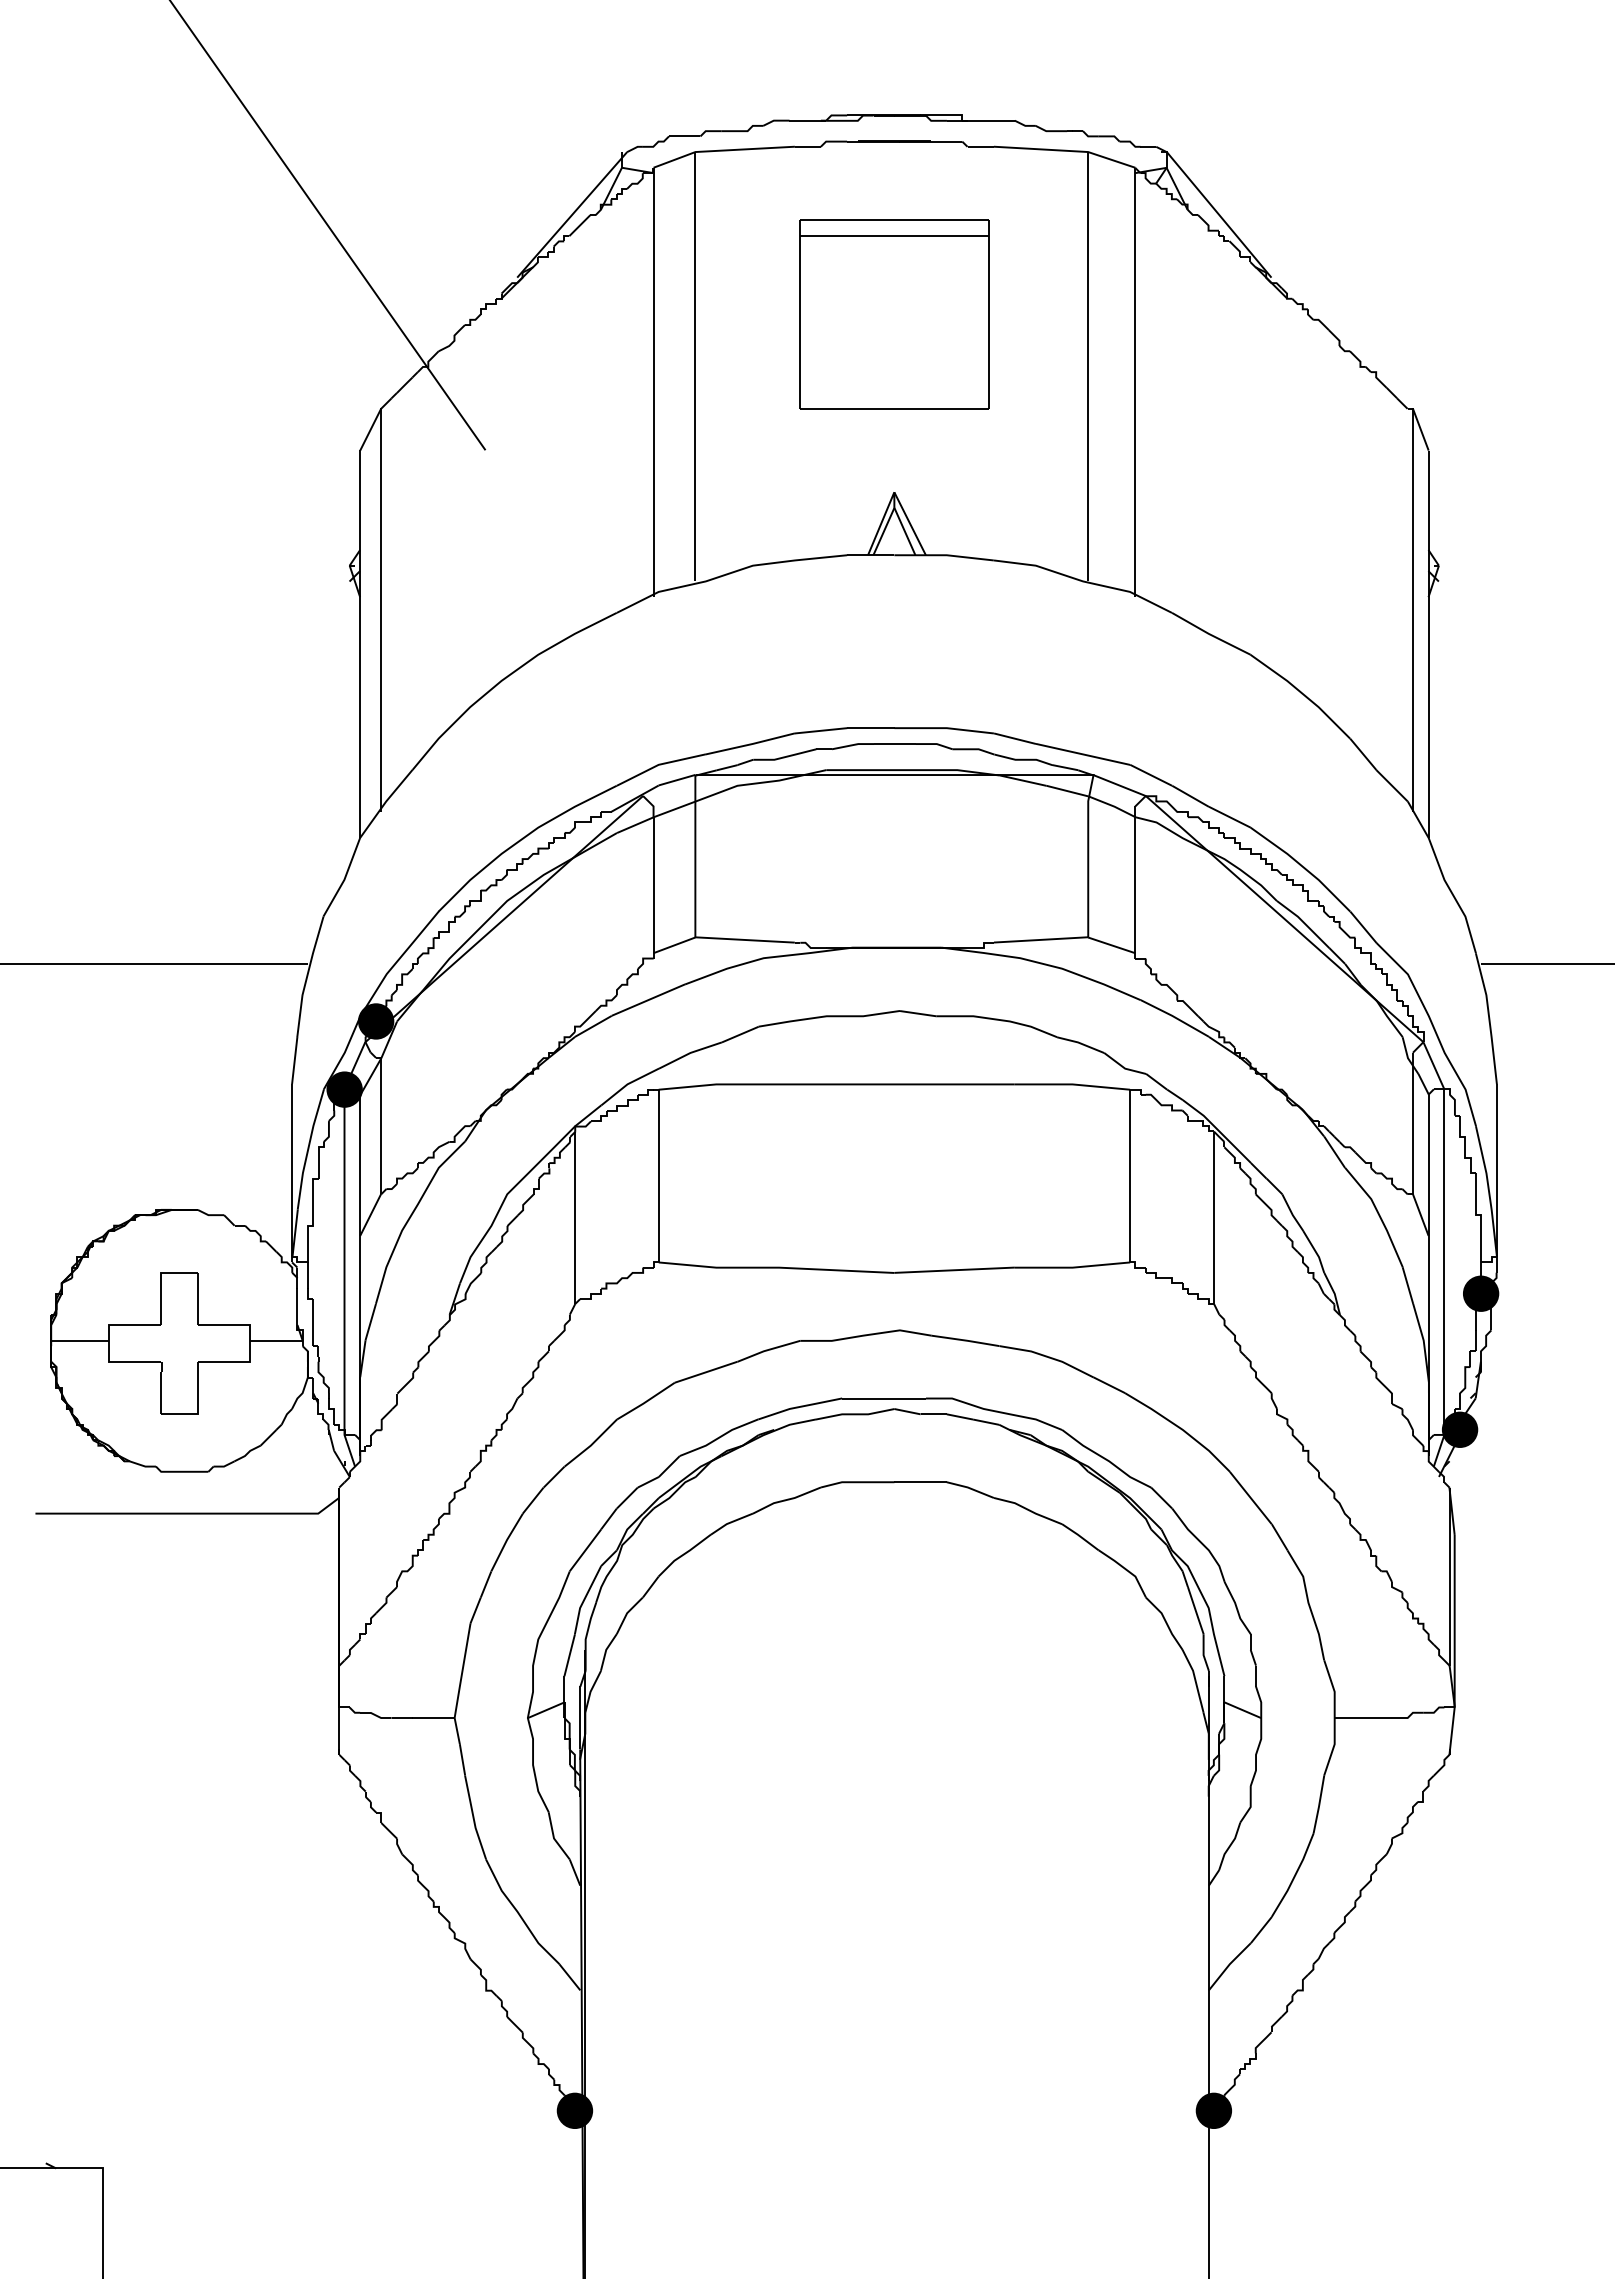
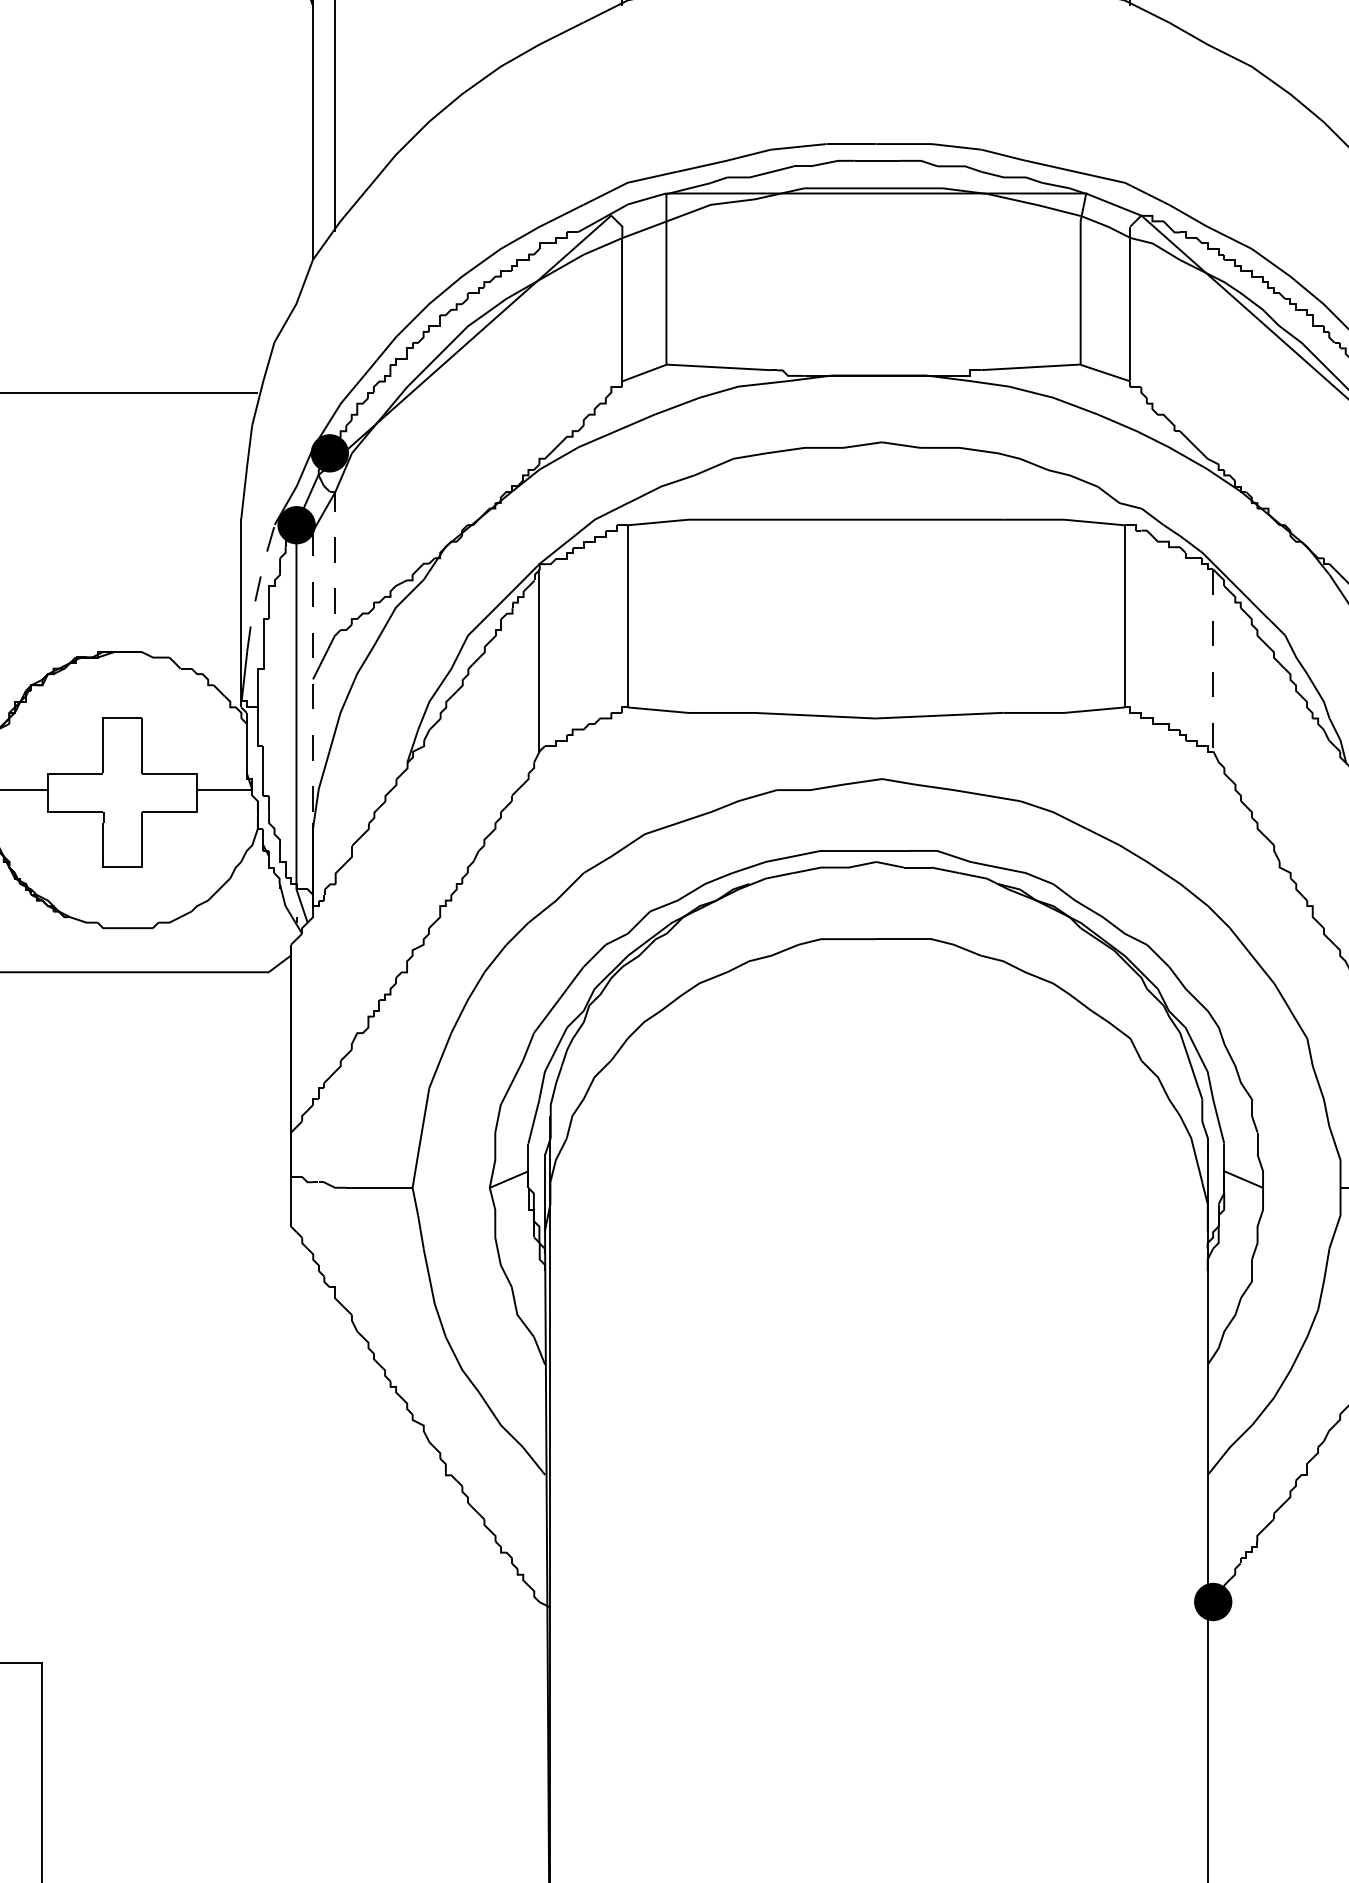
line: (381, 1122) -> (335, 559), solid -> dashed
line: (308, 1148) -> (258, 587), solid -> dashed
line: (1213, 1218) -> (1212, 661), solid -> dashed
line: (360, 1233) -> (313, 676), solid -> dashed
fill: (574, 2110) -> (538, 1601), removed

